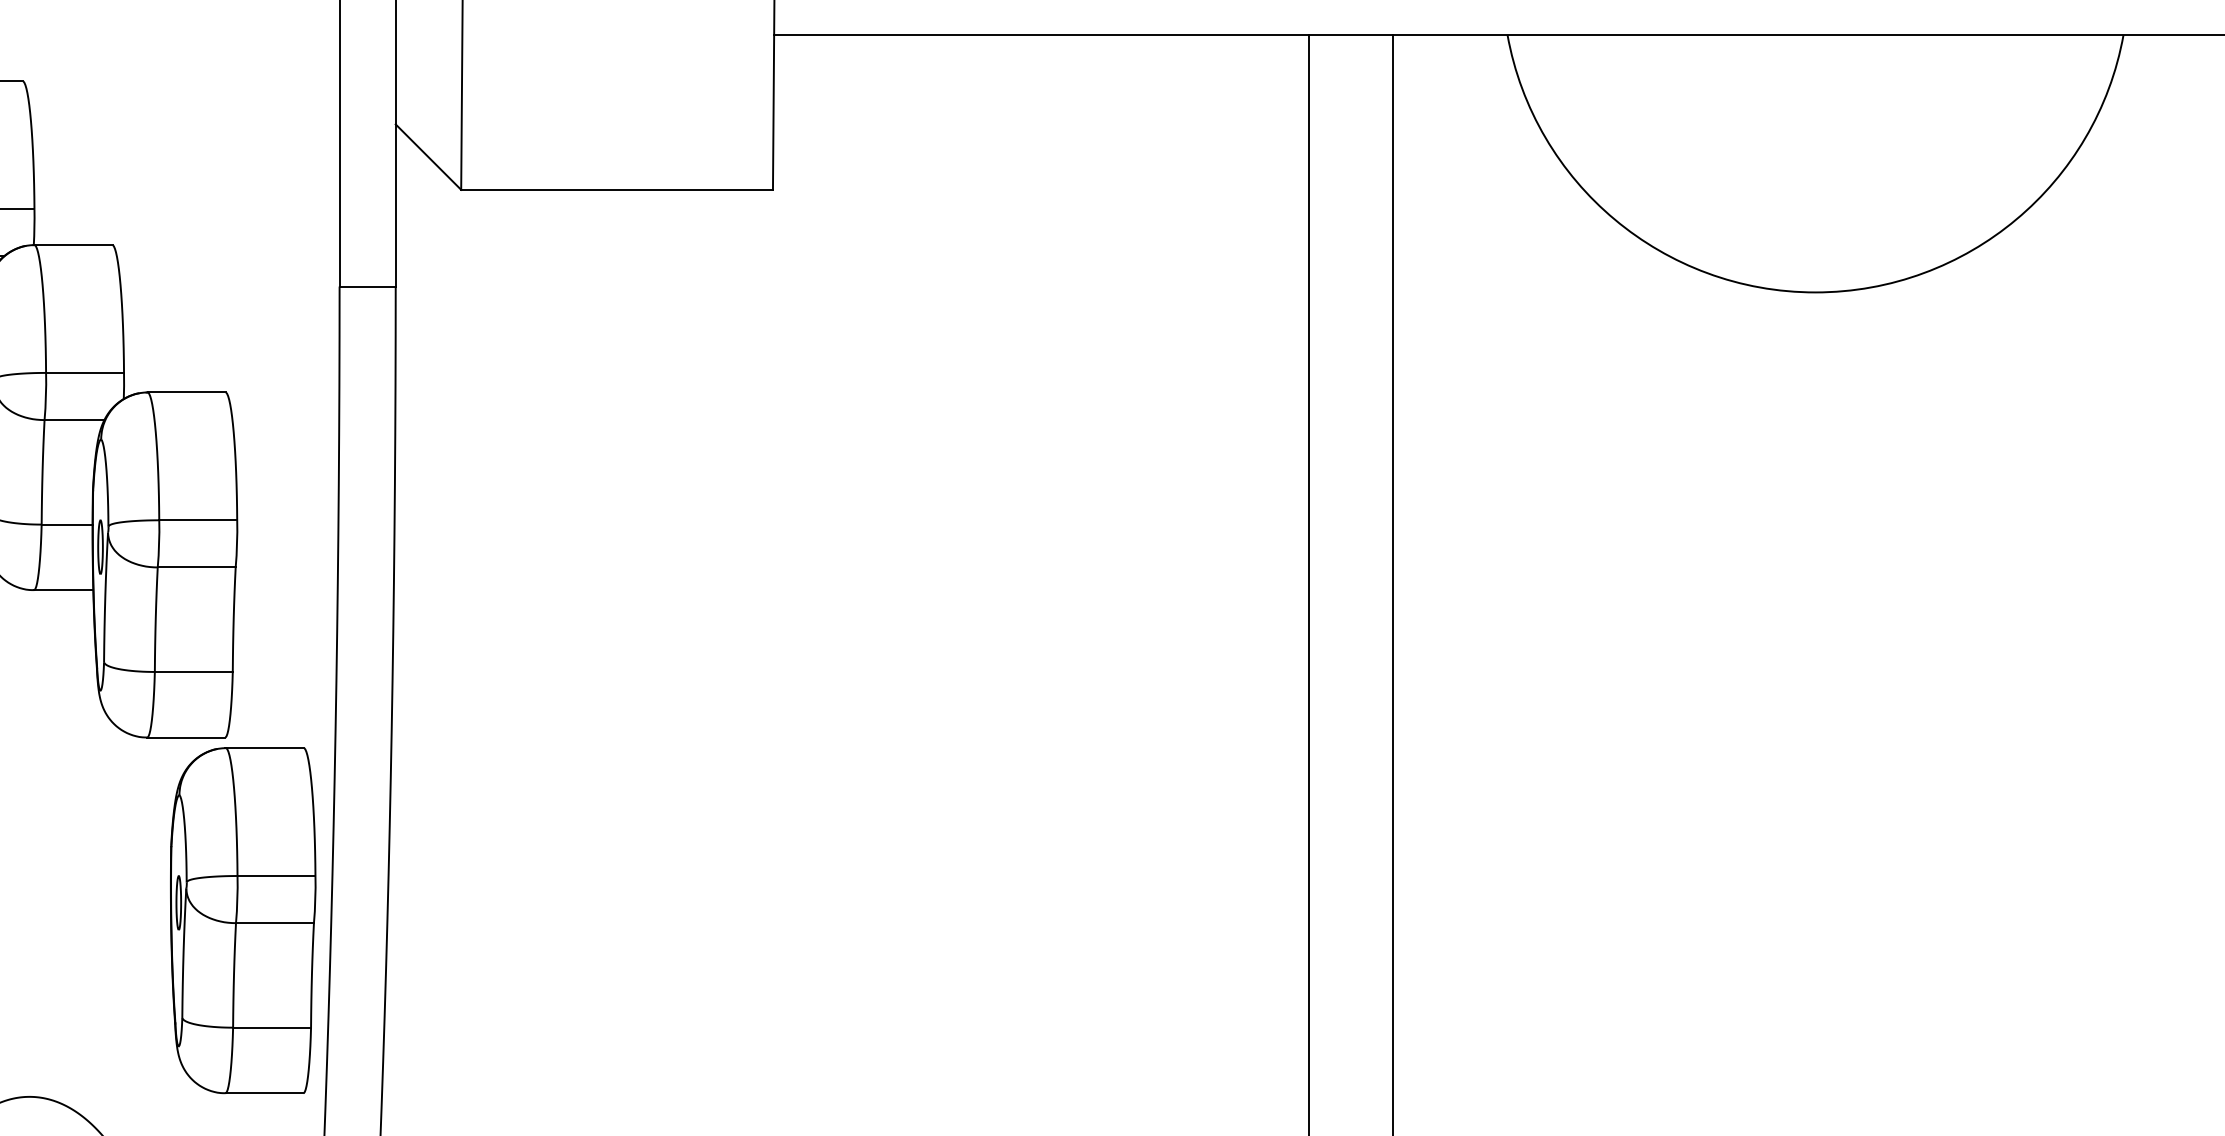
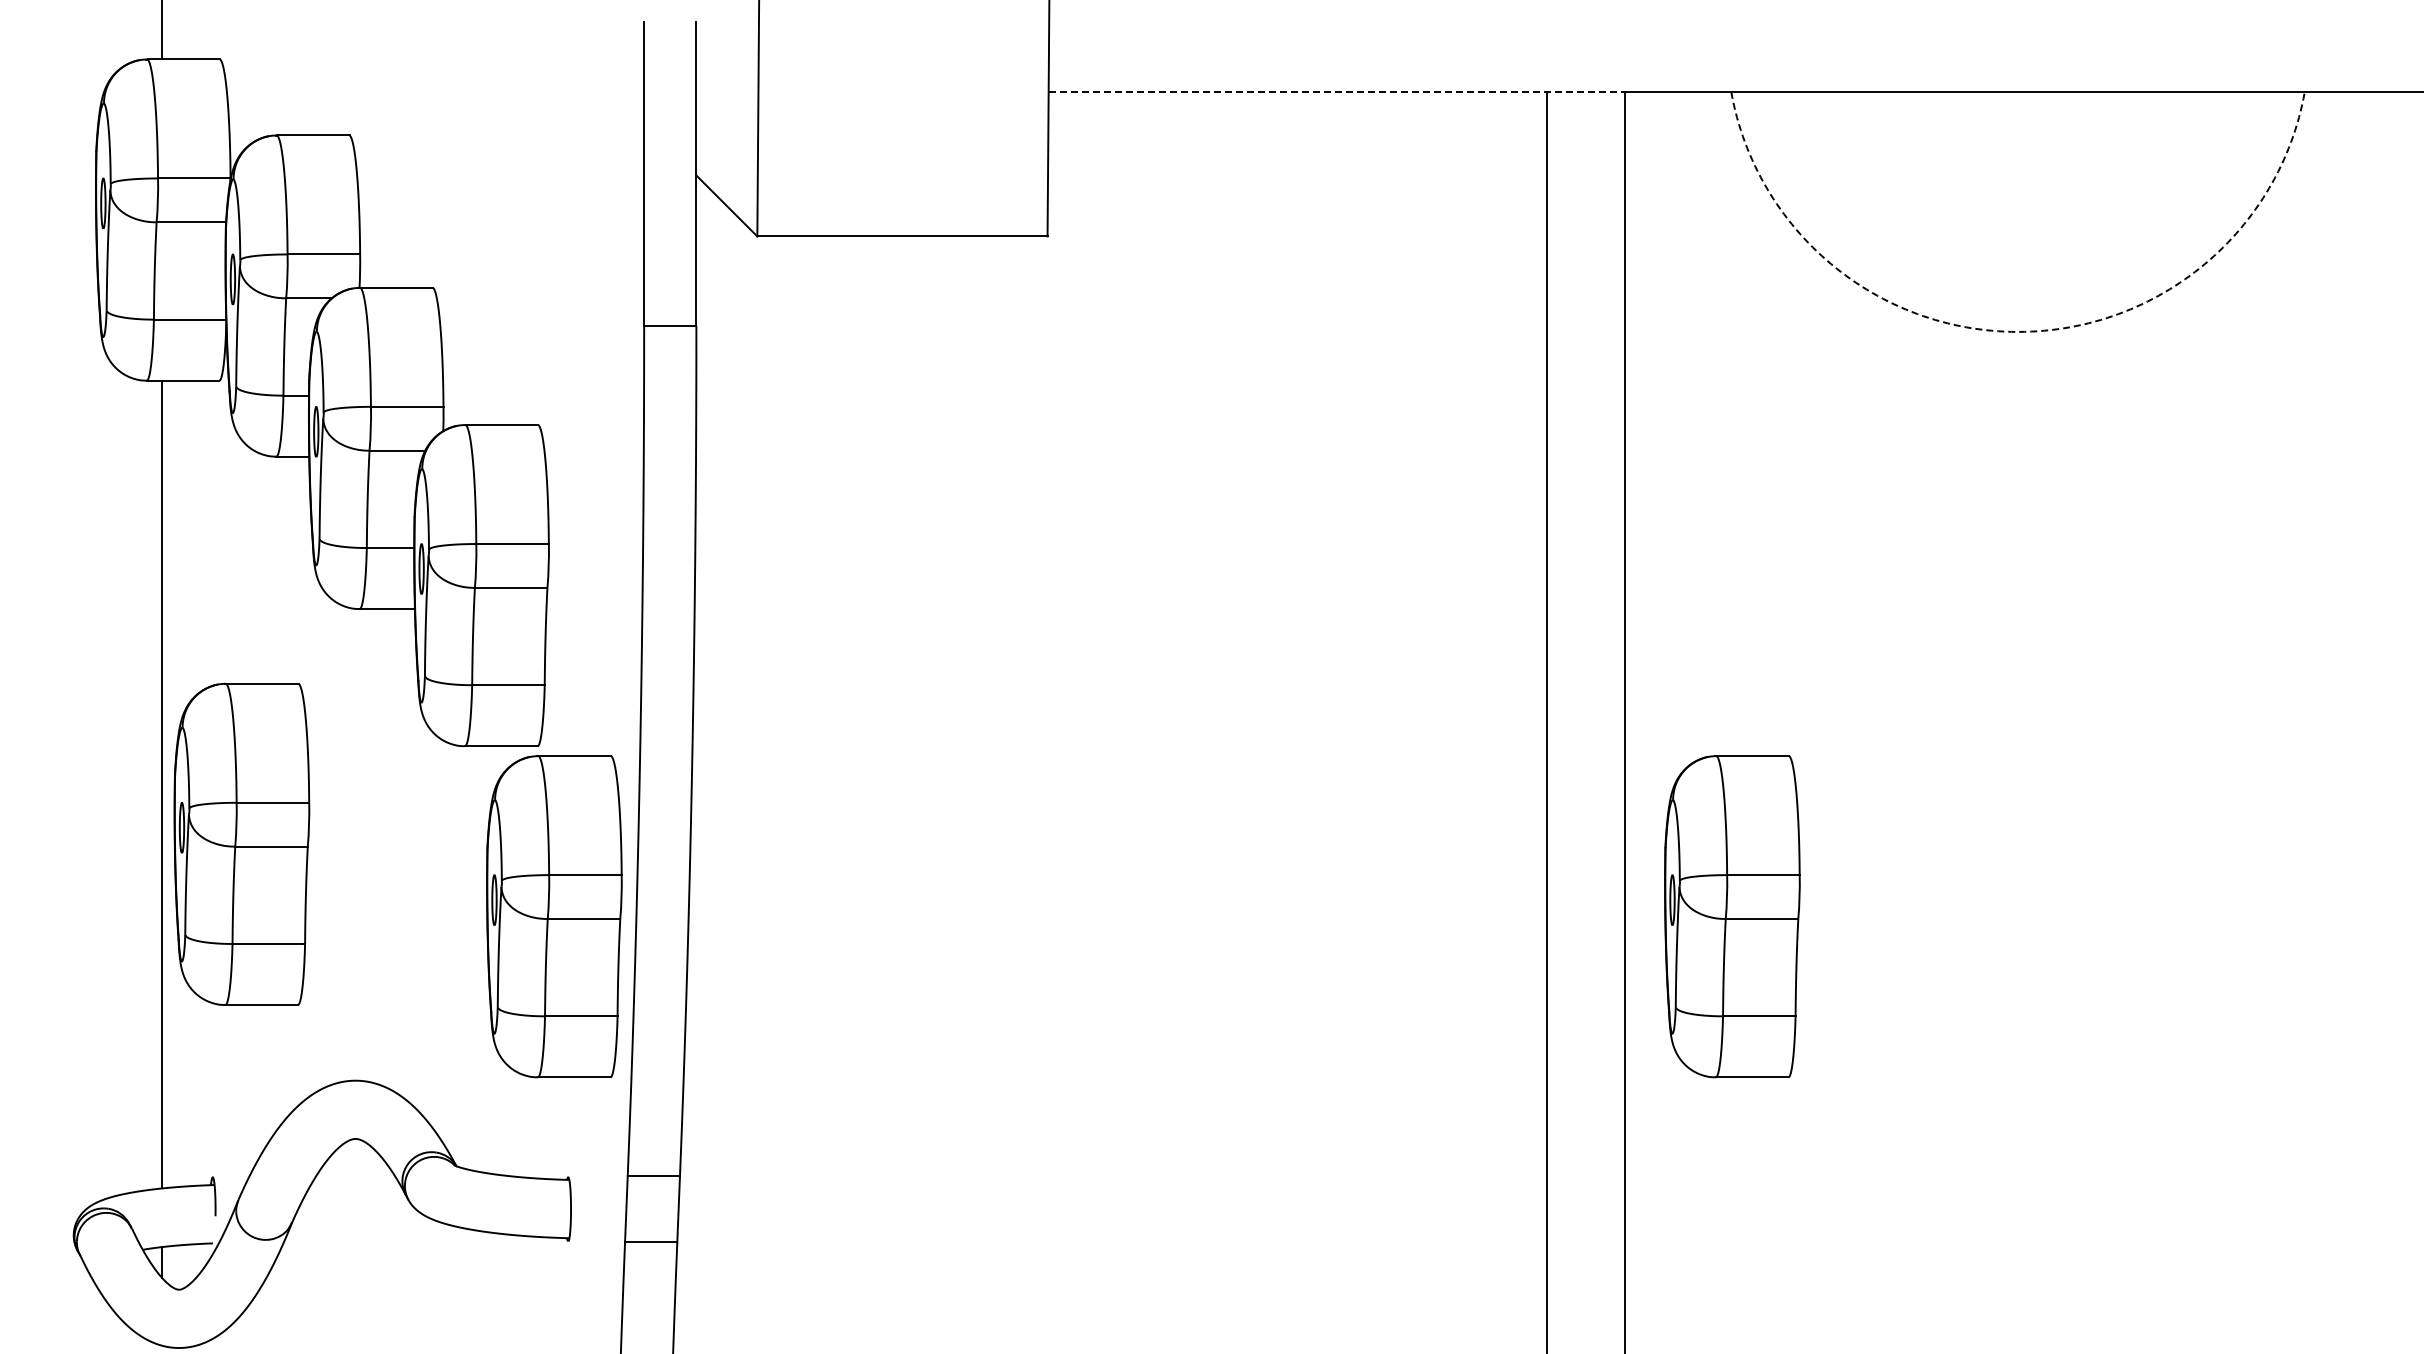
line: (1084, 35) -> (1337, 92), solid -> dashed
arc: (1816, 291) -> (2018, 331), solid -> dashed
part: (1508, 920) -> (1732, 916), added

